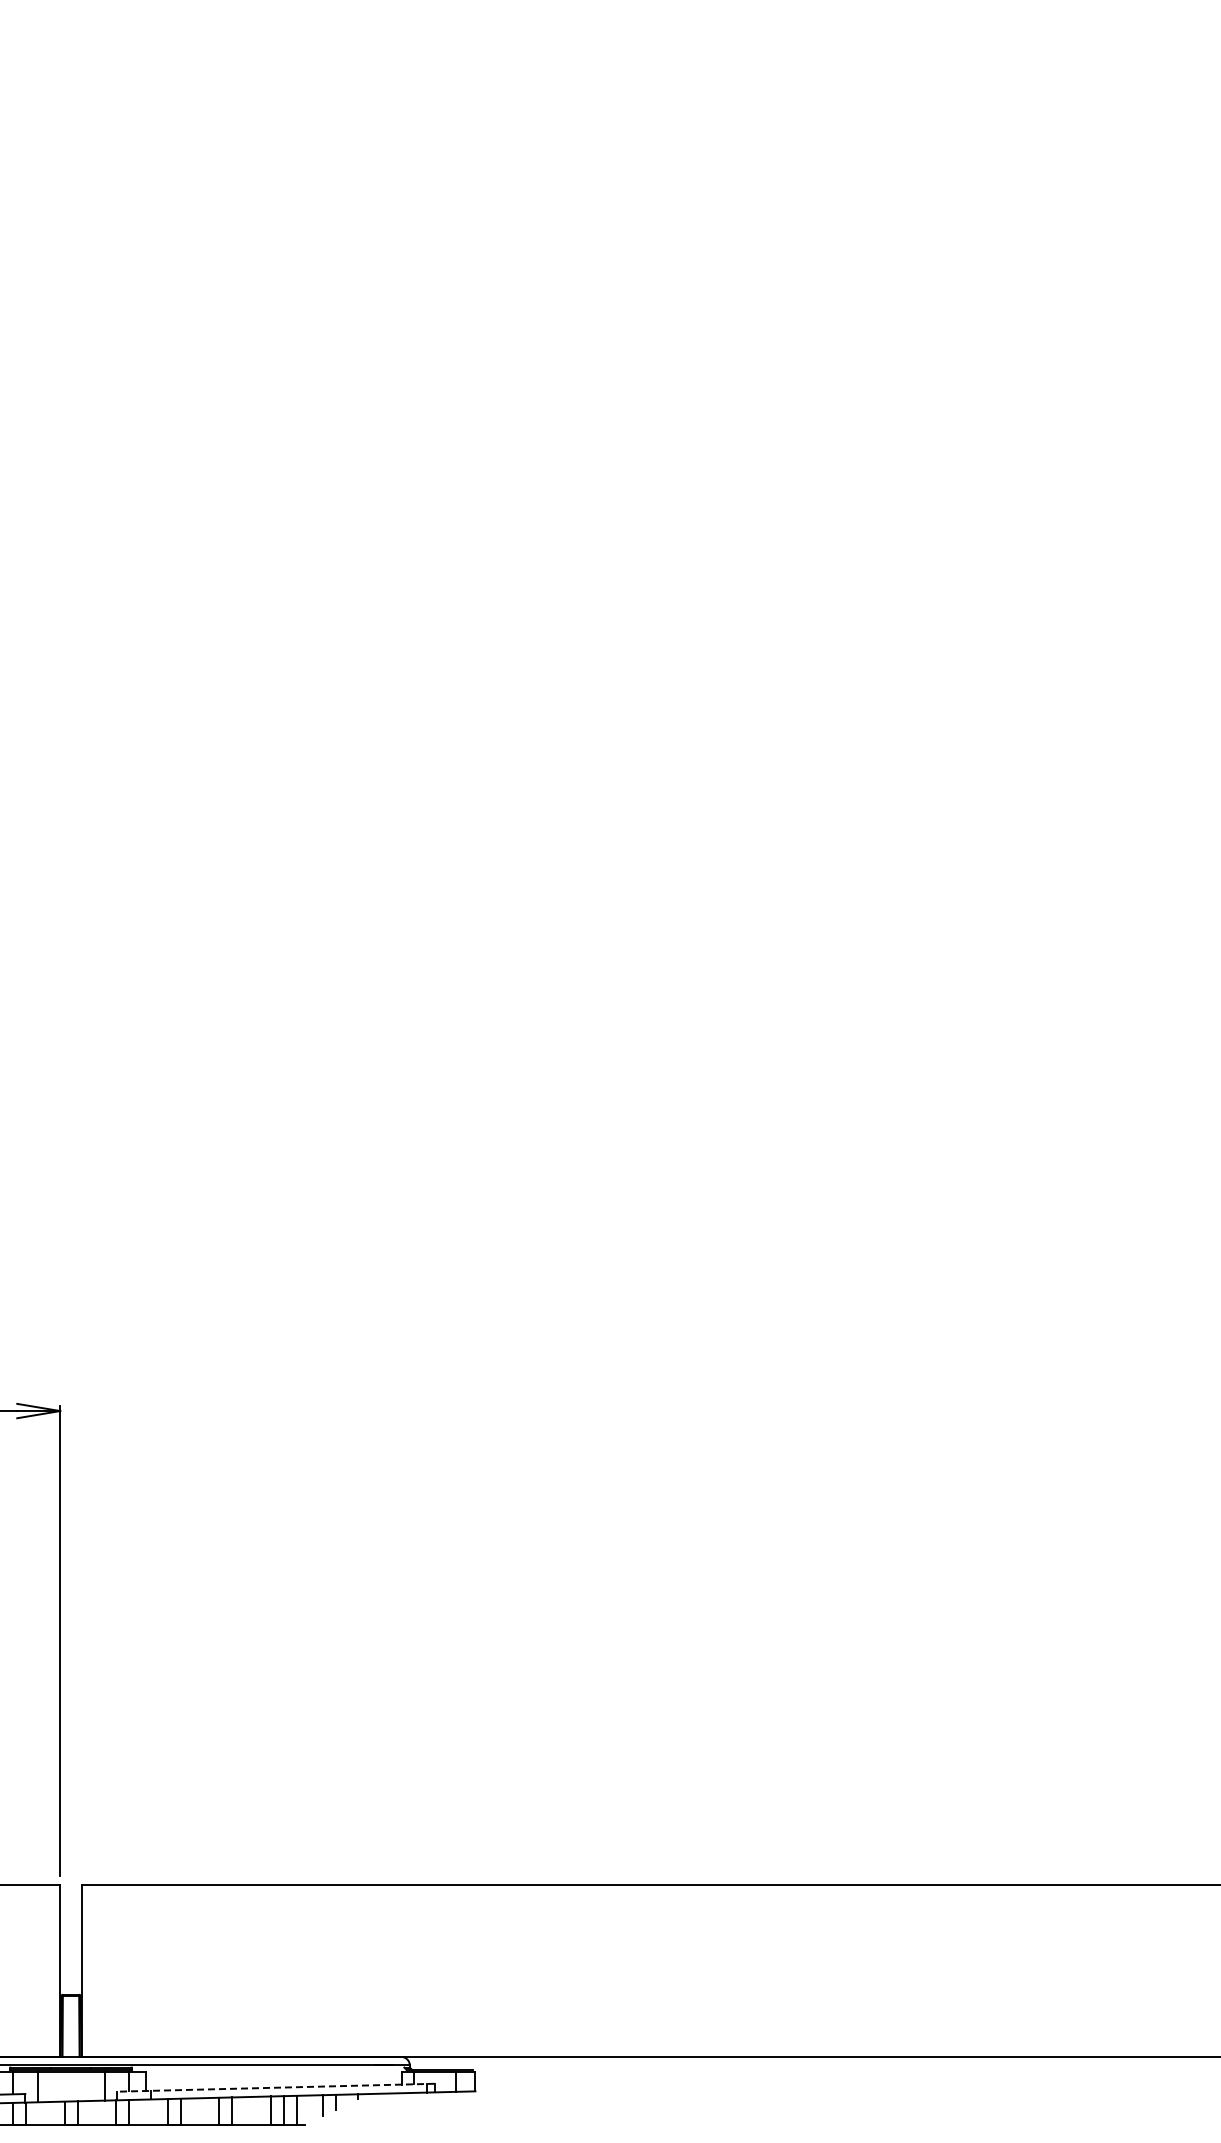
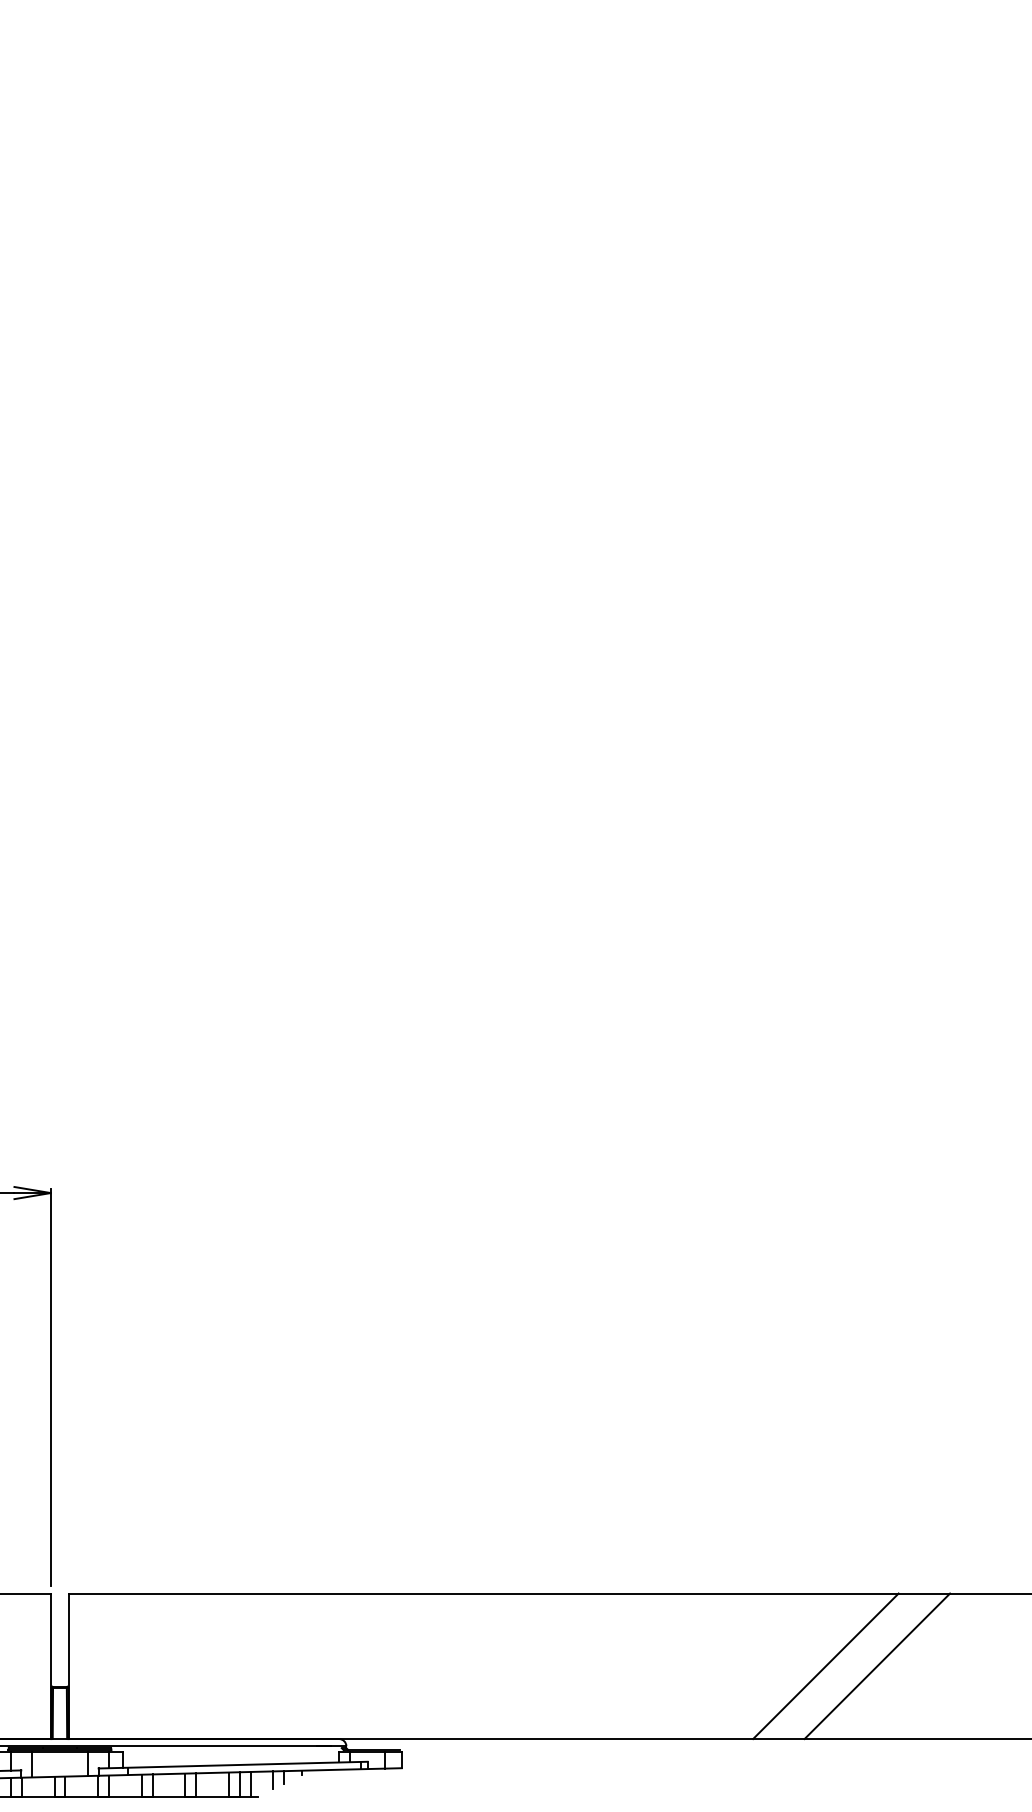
line: (977, 1970) -> (826, 1666), added
line: (1037, 1970) -> (876, 1666), added
line: (275, 2087) -> (232, 1764), dashed -> solid

